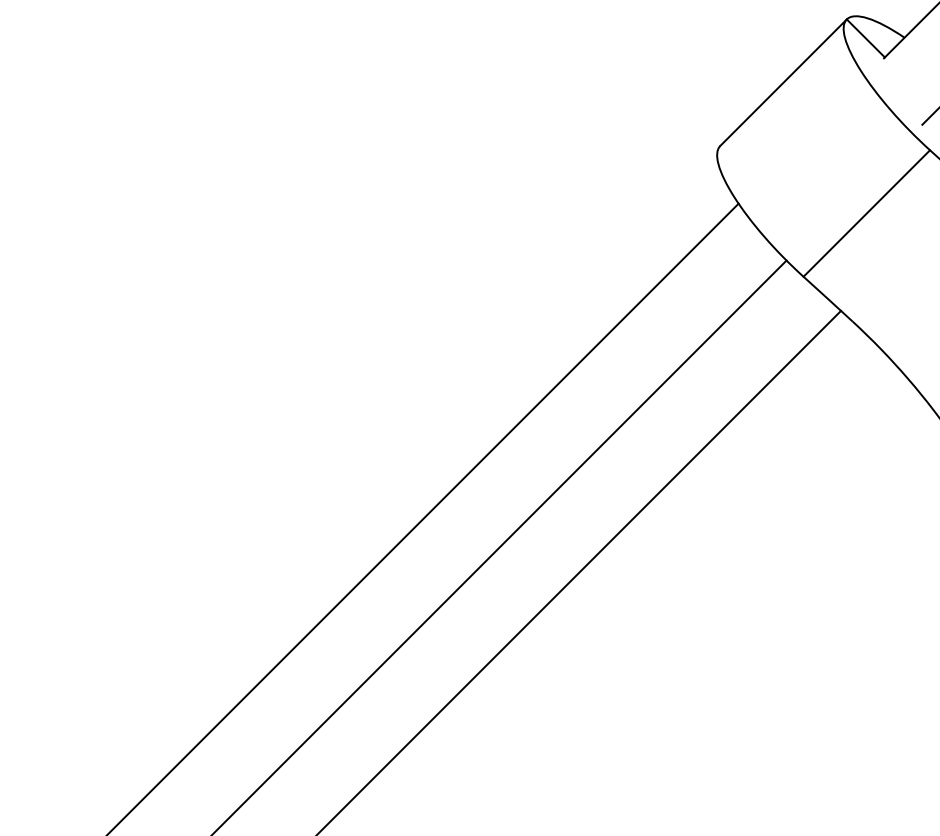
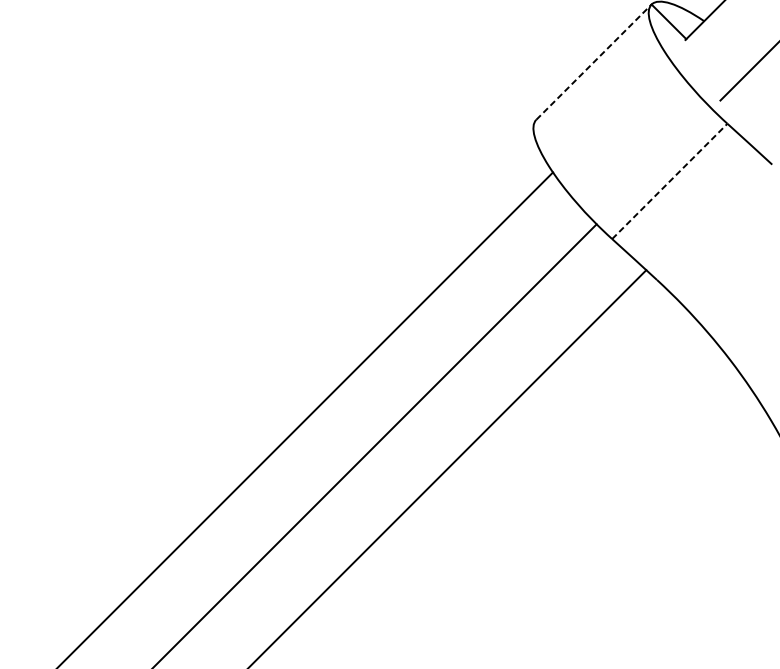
line: (783, 82) -> (593, 62), solid -> dashed
line: (867, 213) -> (670, 181), solid -> dashed

